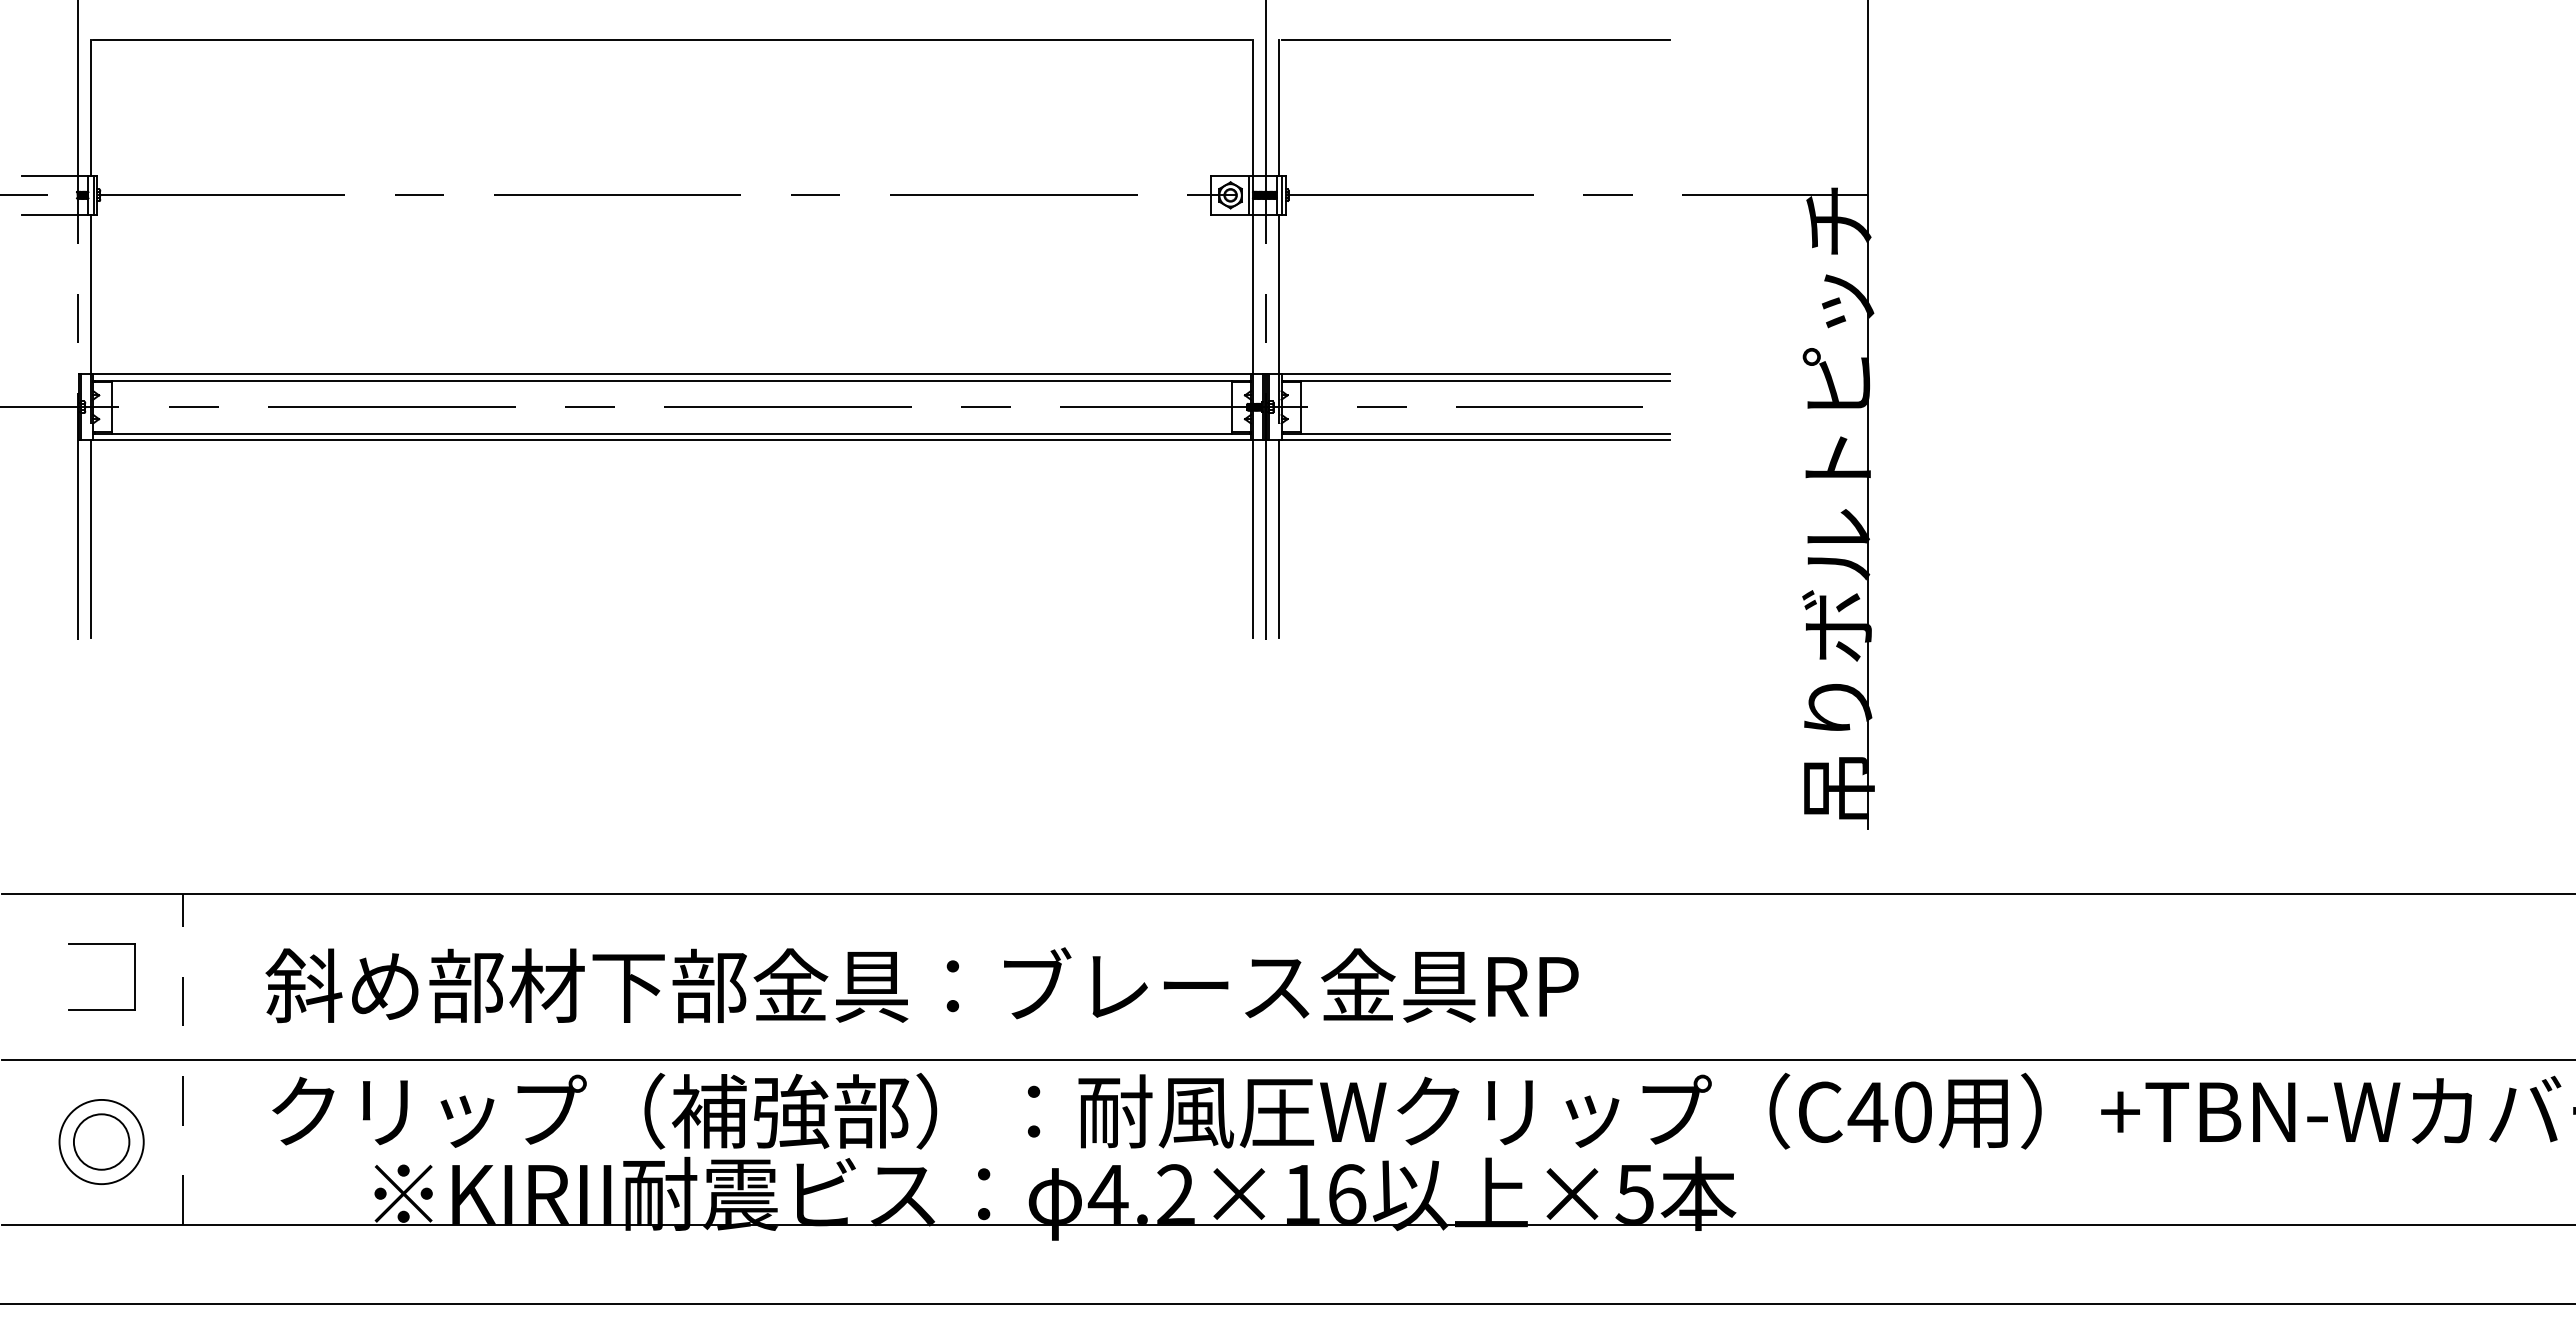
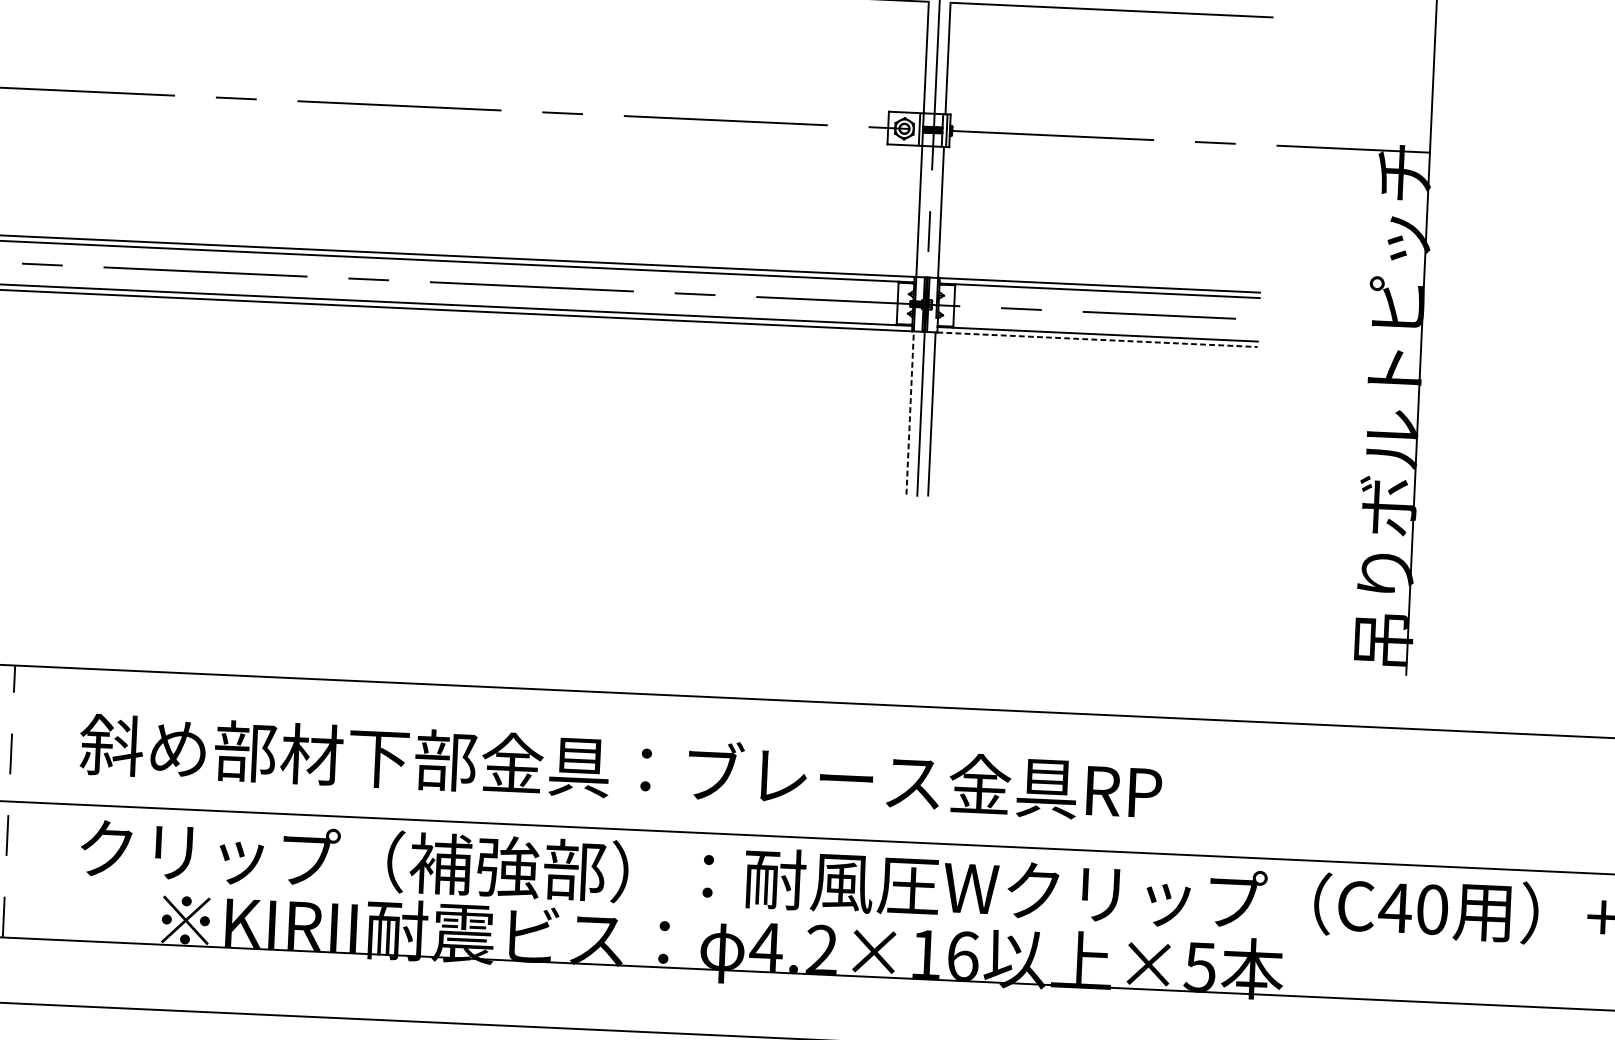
line: (1476, 440) -> (1097, 339), solid -> dashed
line: (1253, 538) -> (910, 412), solid -> dashed

